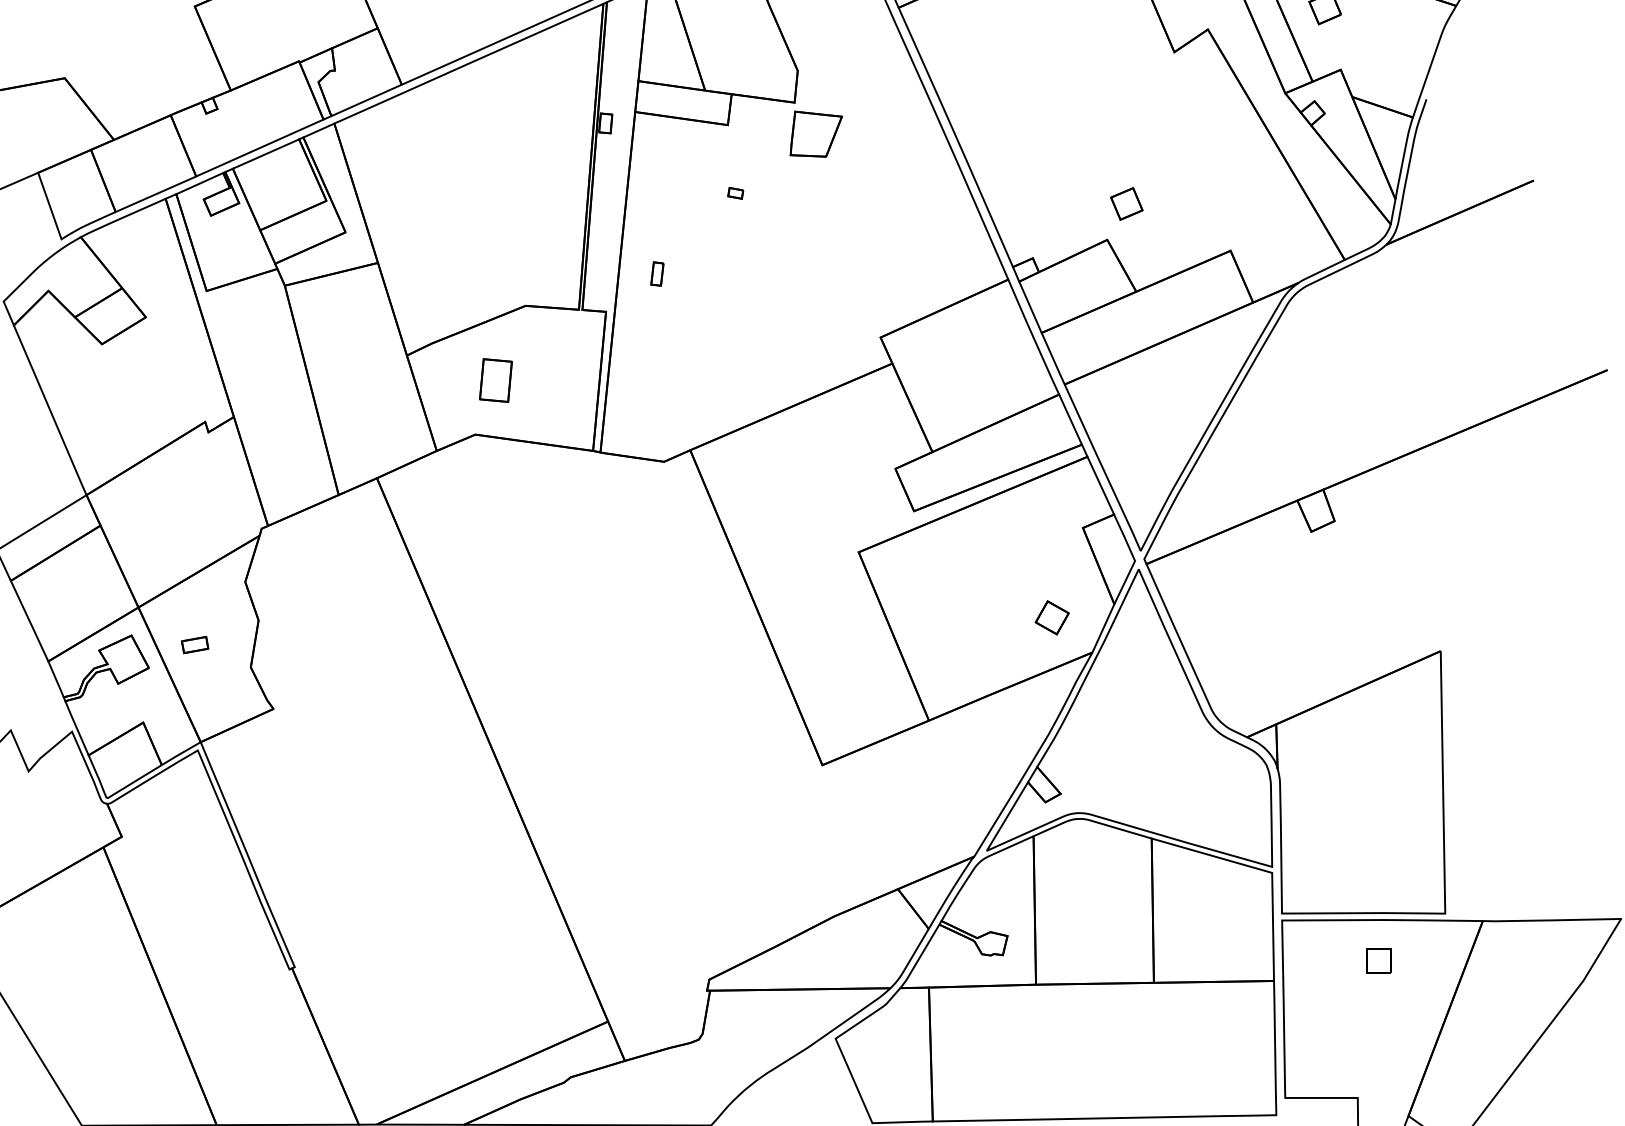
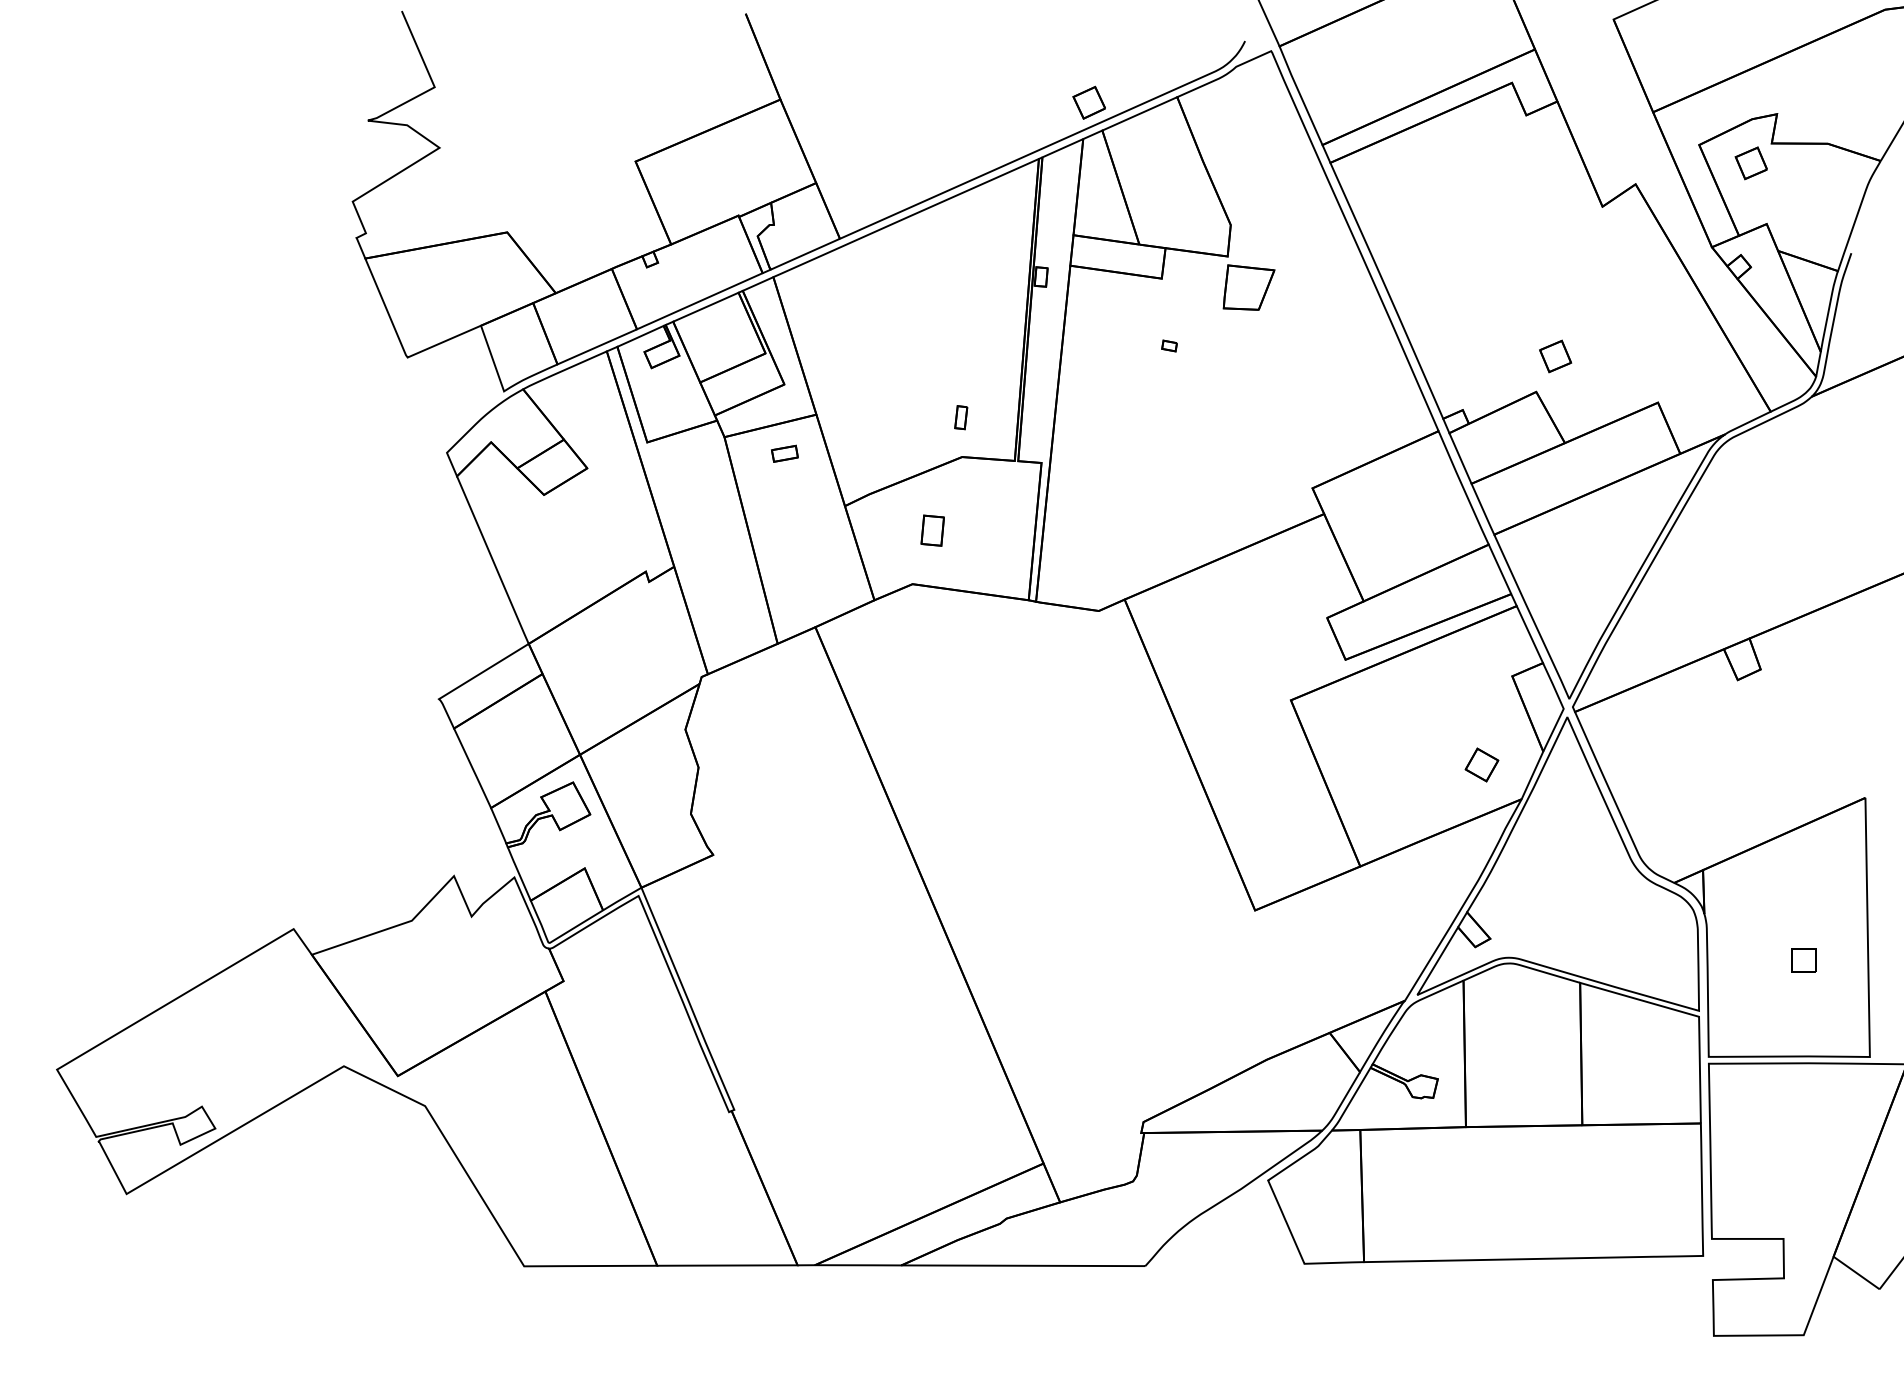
part: (657, 273) -> (961, 417), moved
part: (495, 380) -> (932, 530), size x0.71
part: (194, 644) -> (784, 453), moved
part: (1377, 960) -> (1803, 960), moved

